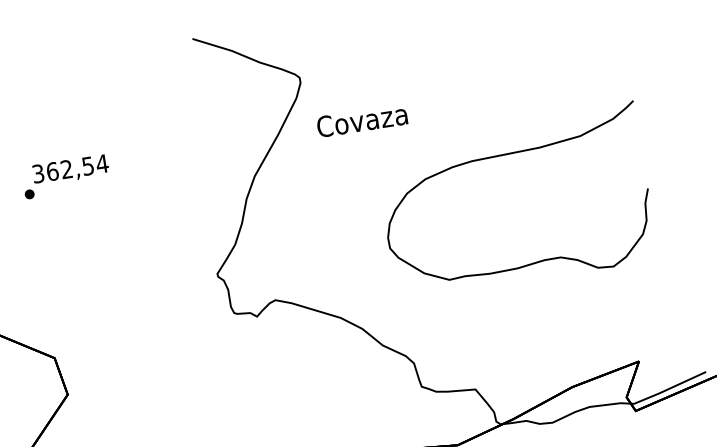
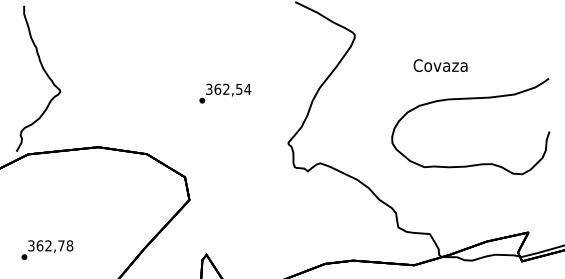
text: (361, 120) -> (440, 65), moved
text: (66, 176) -> (225, 93), moved

